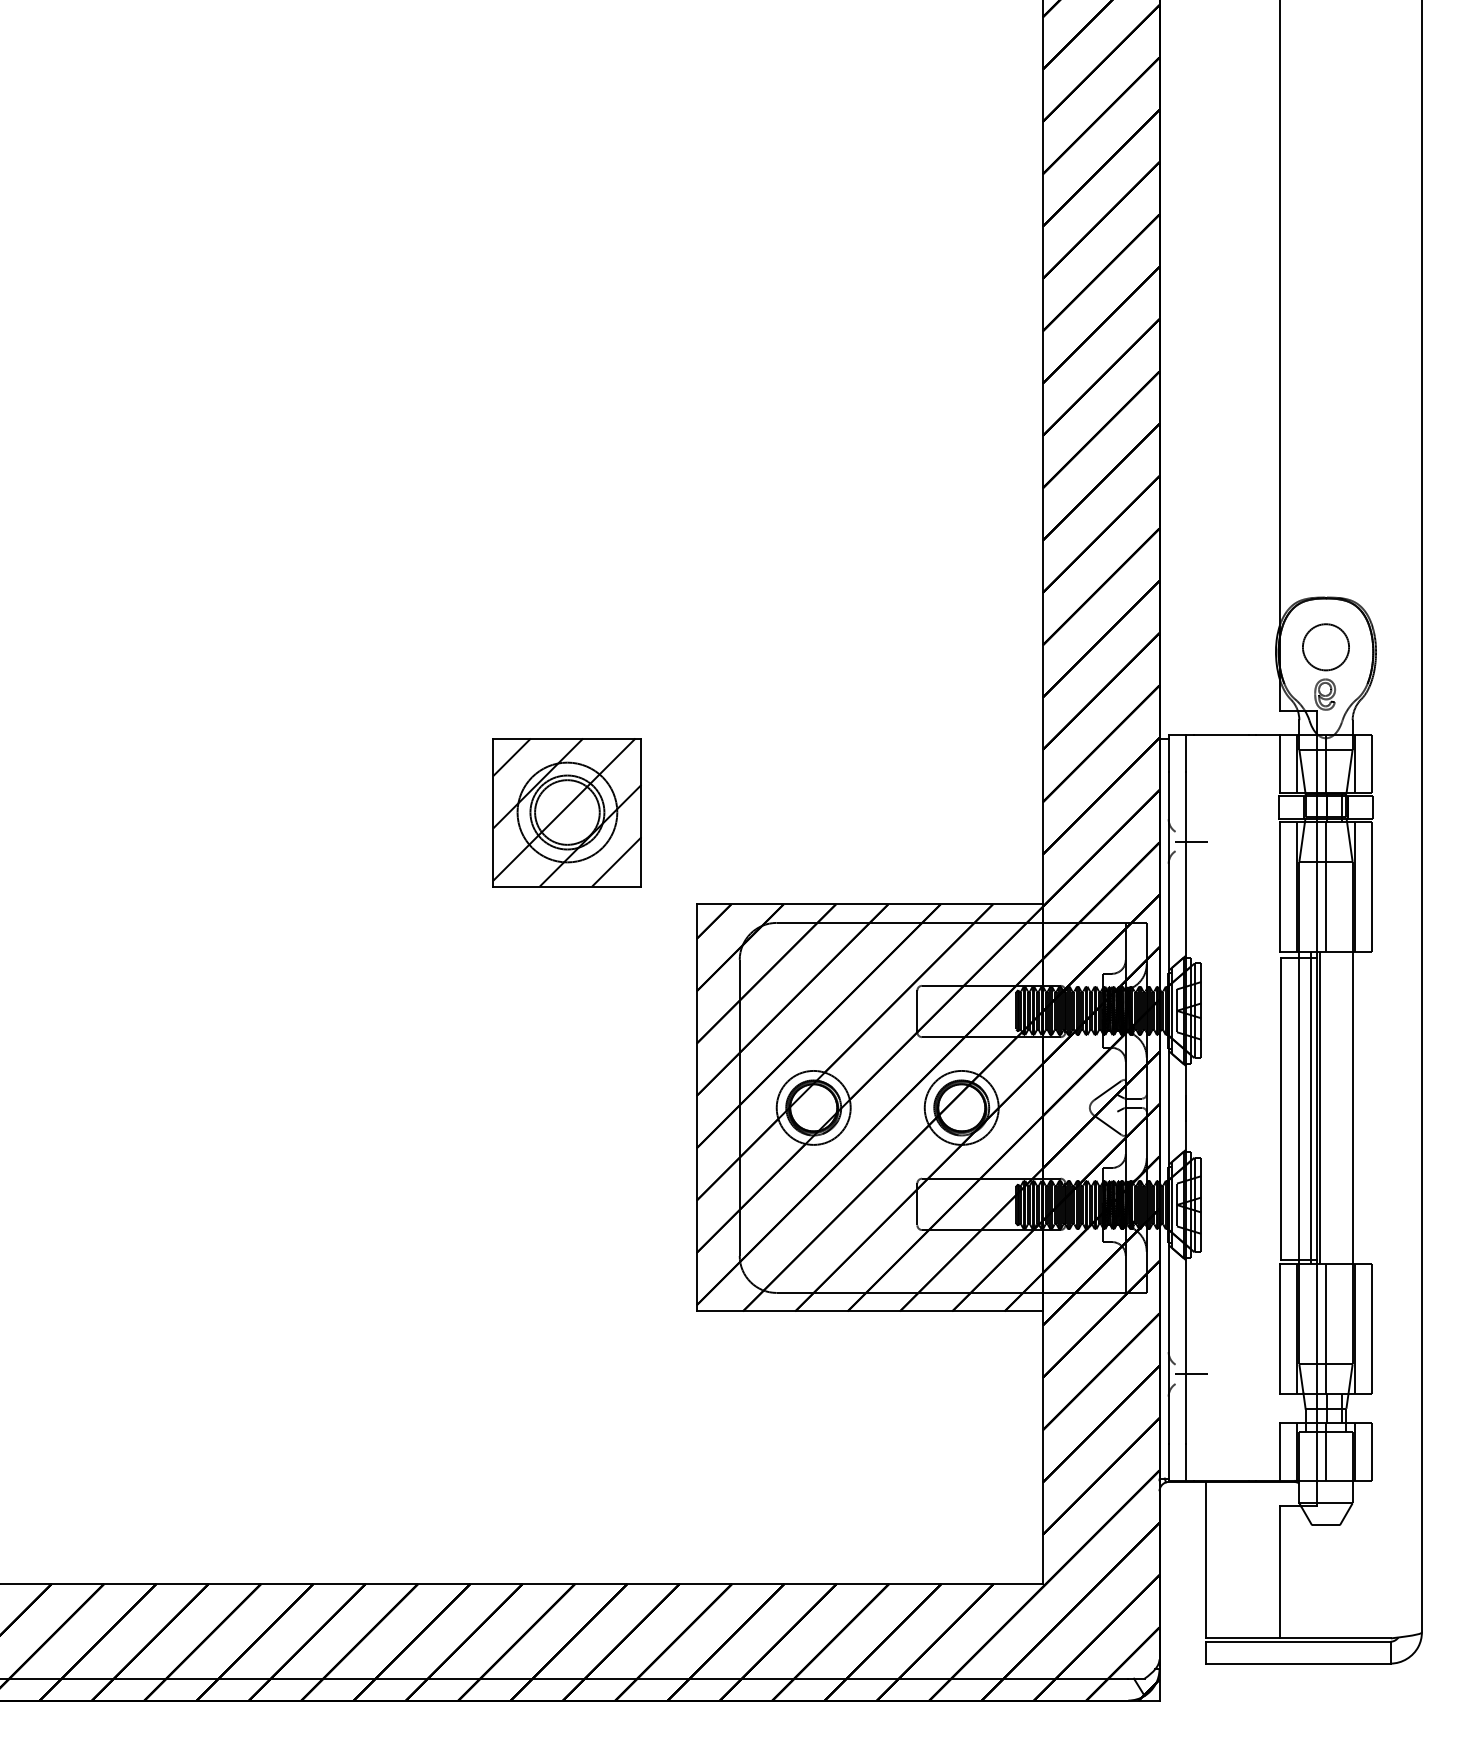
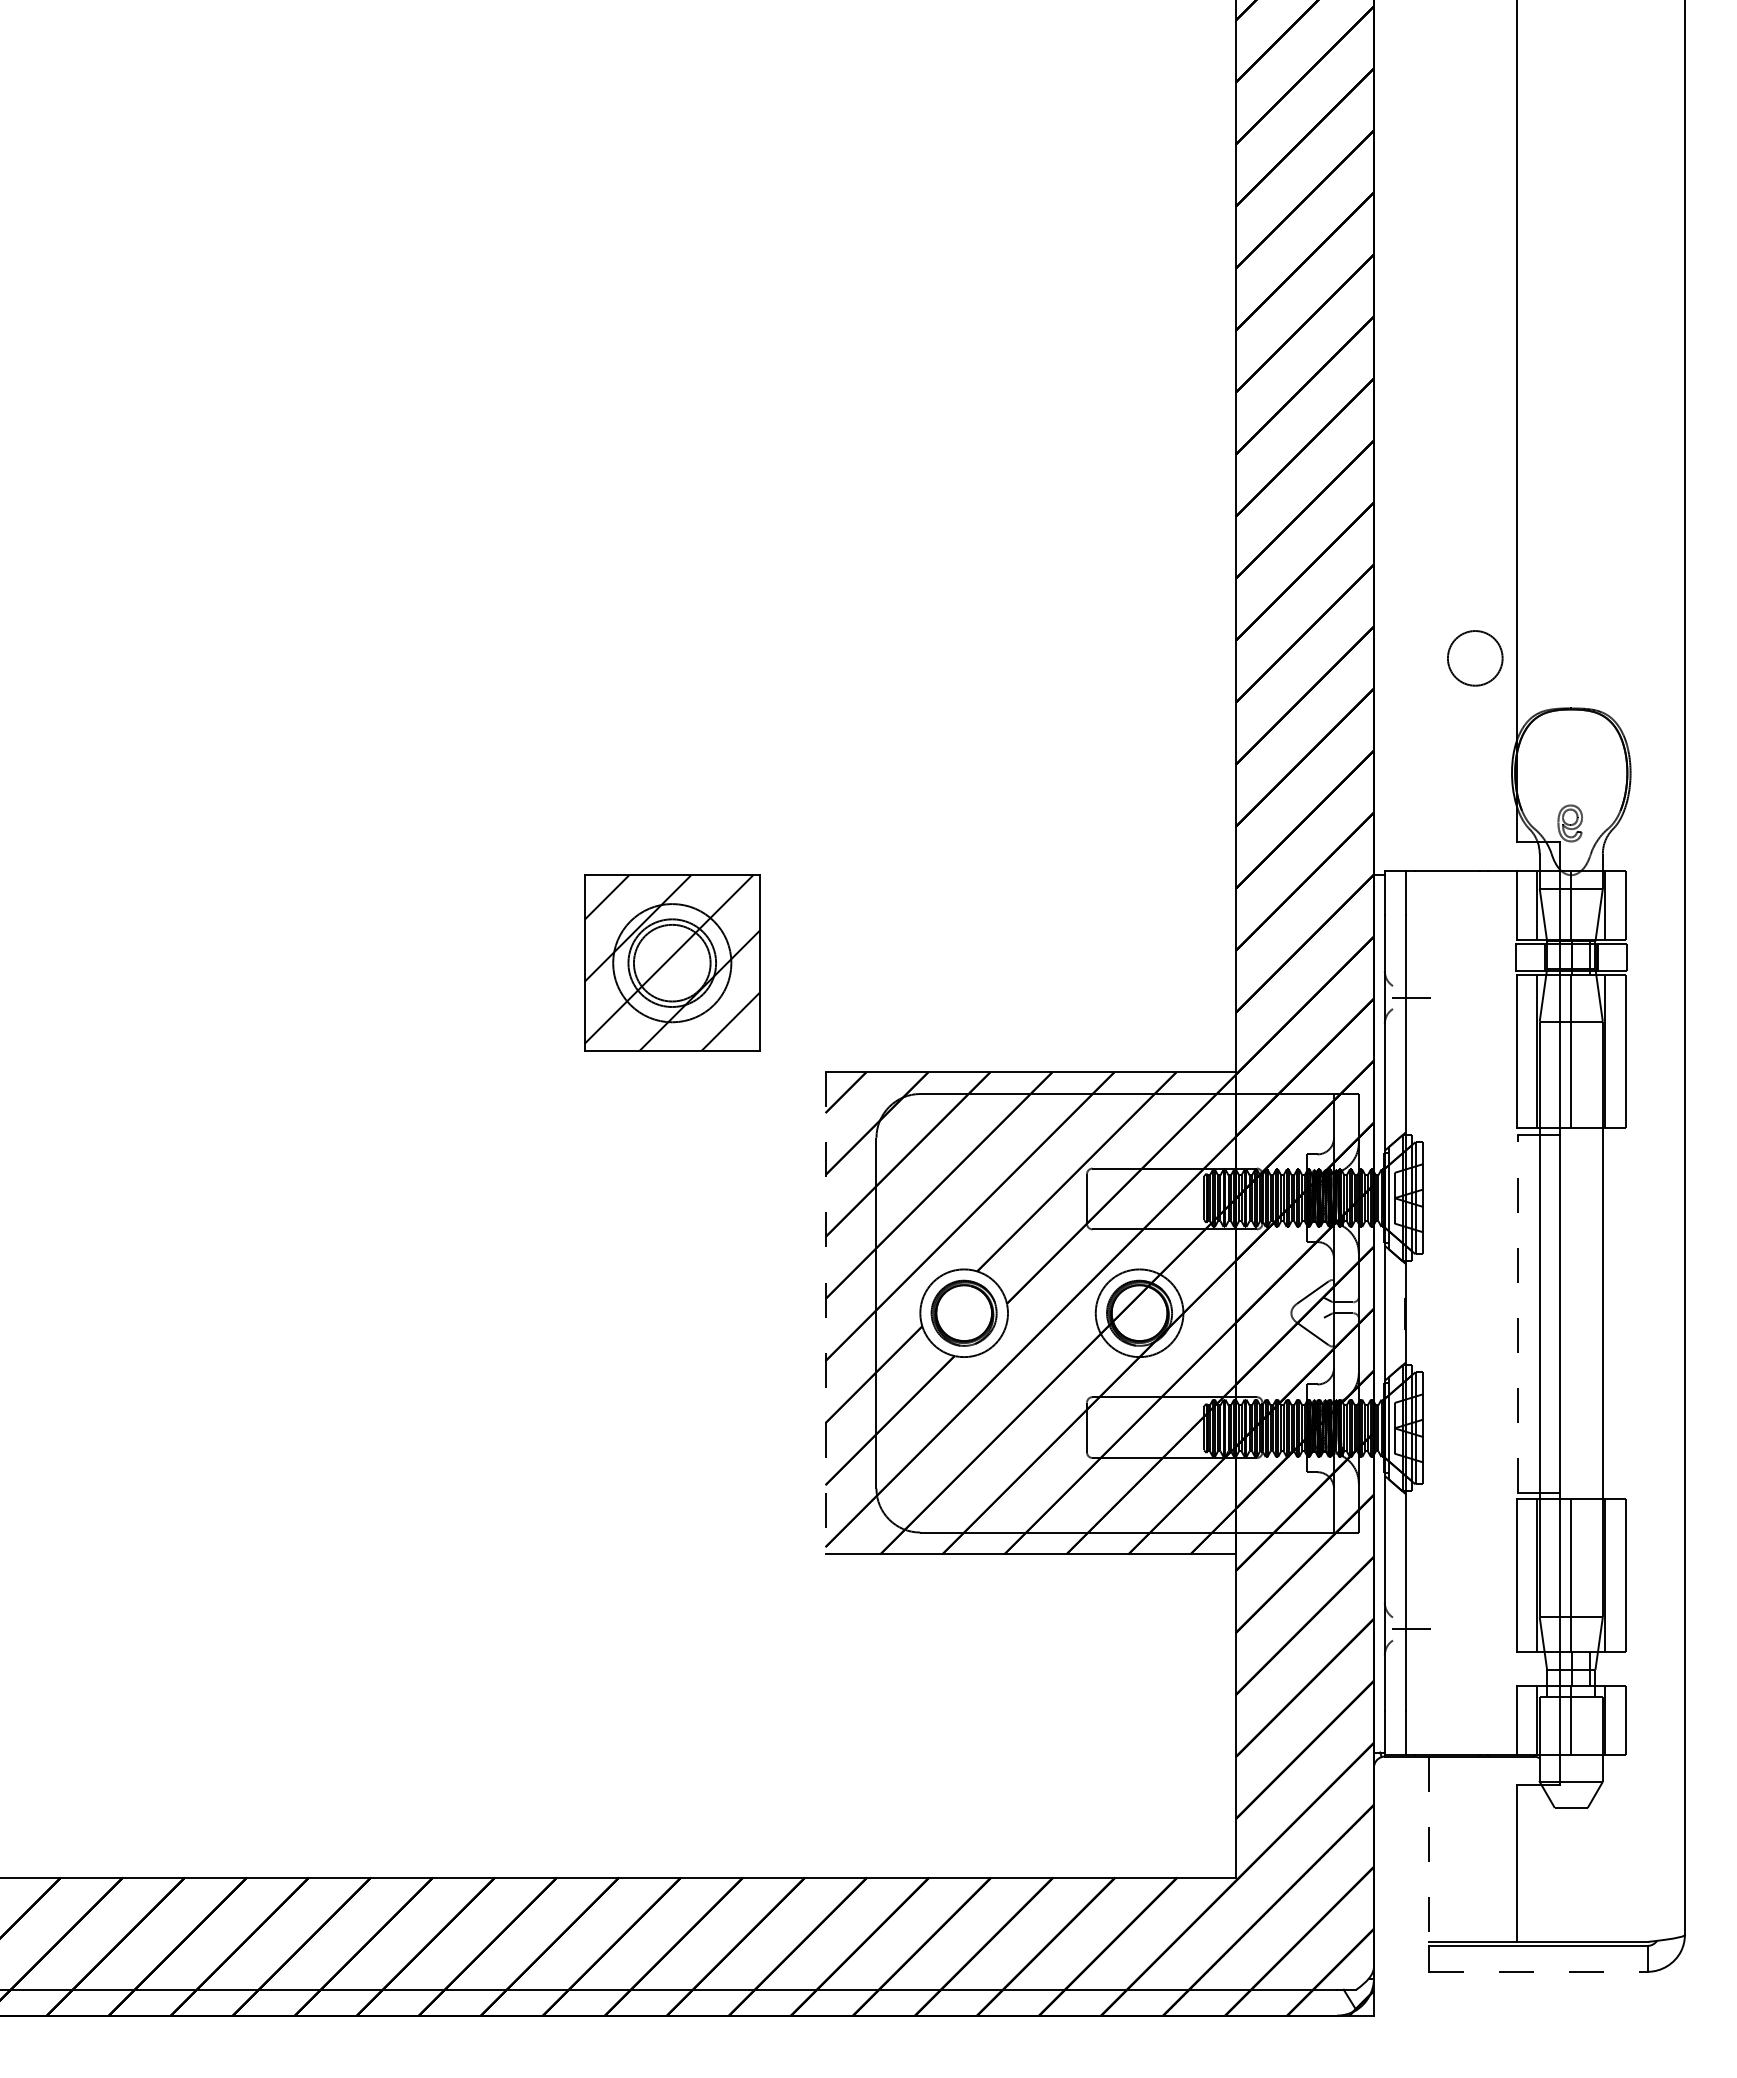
circle: (1326, 647) -> (1475, 658), moved
line: (696, 1108) -> (825, 1313), solid -> dashed
hatch: (814, 1108) -> (964, 1313), removed
line: (1280, 1108) -> (1517, 1313), solid -> dashed
line: (1311, 1108) -> (1553, 1313), removed
line: (1320, 1108) -> (1564, 1313), removed
line: (1205, 1560) -> (1428, 1849), solid -> dashed
line: (1298, 1663) -> (1538, 1971), solid -> dashed

